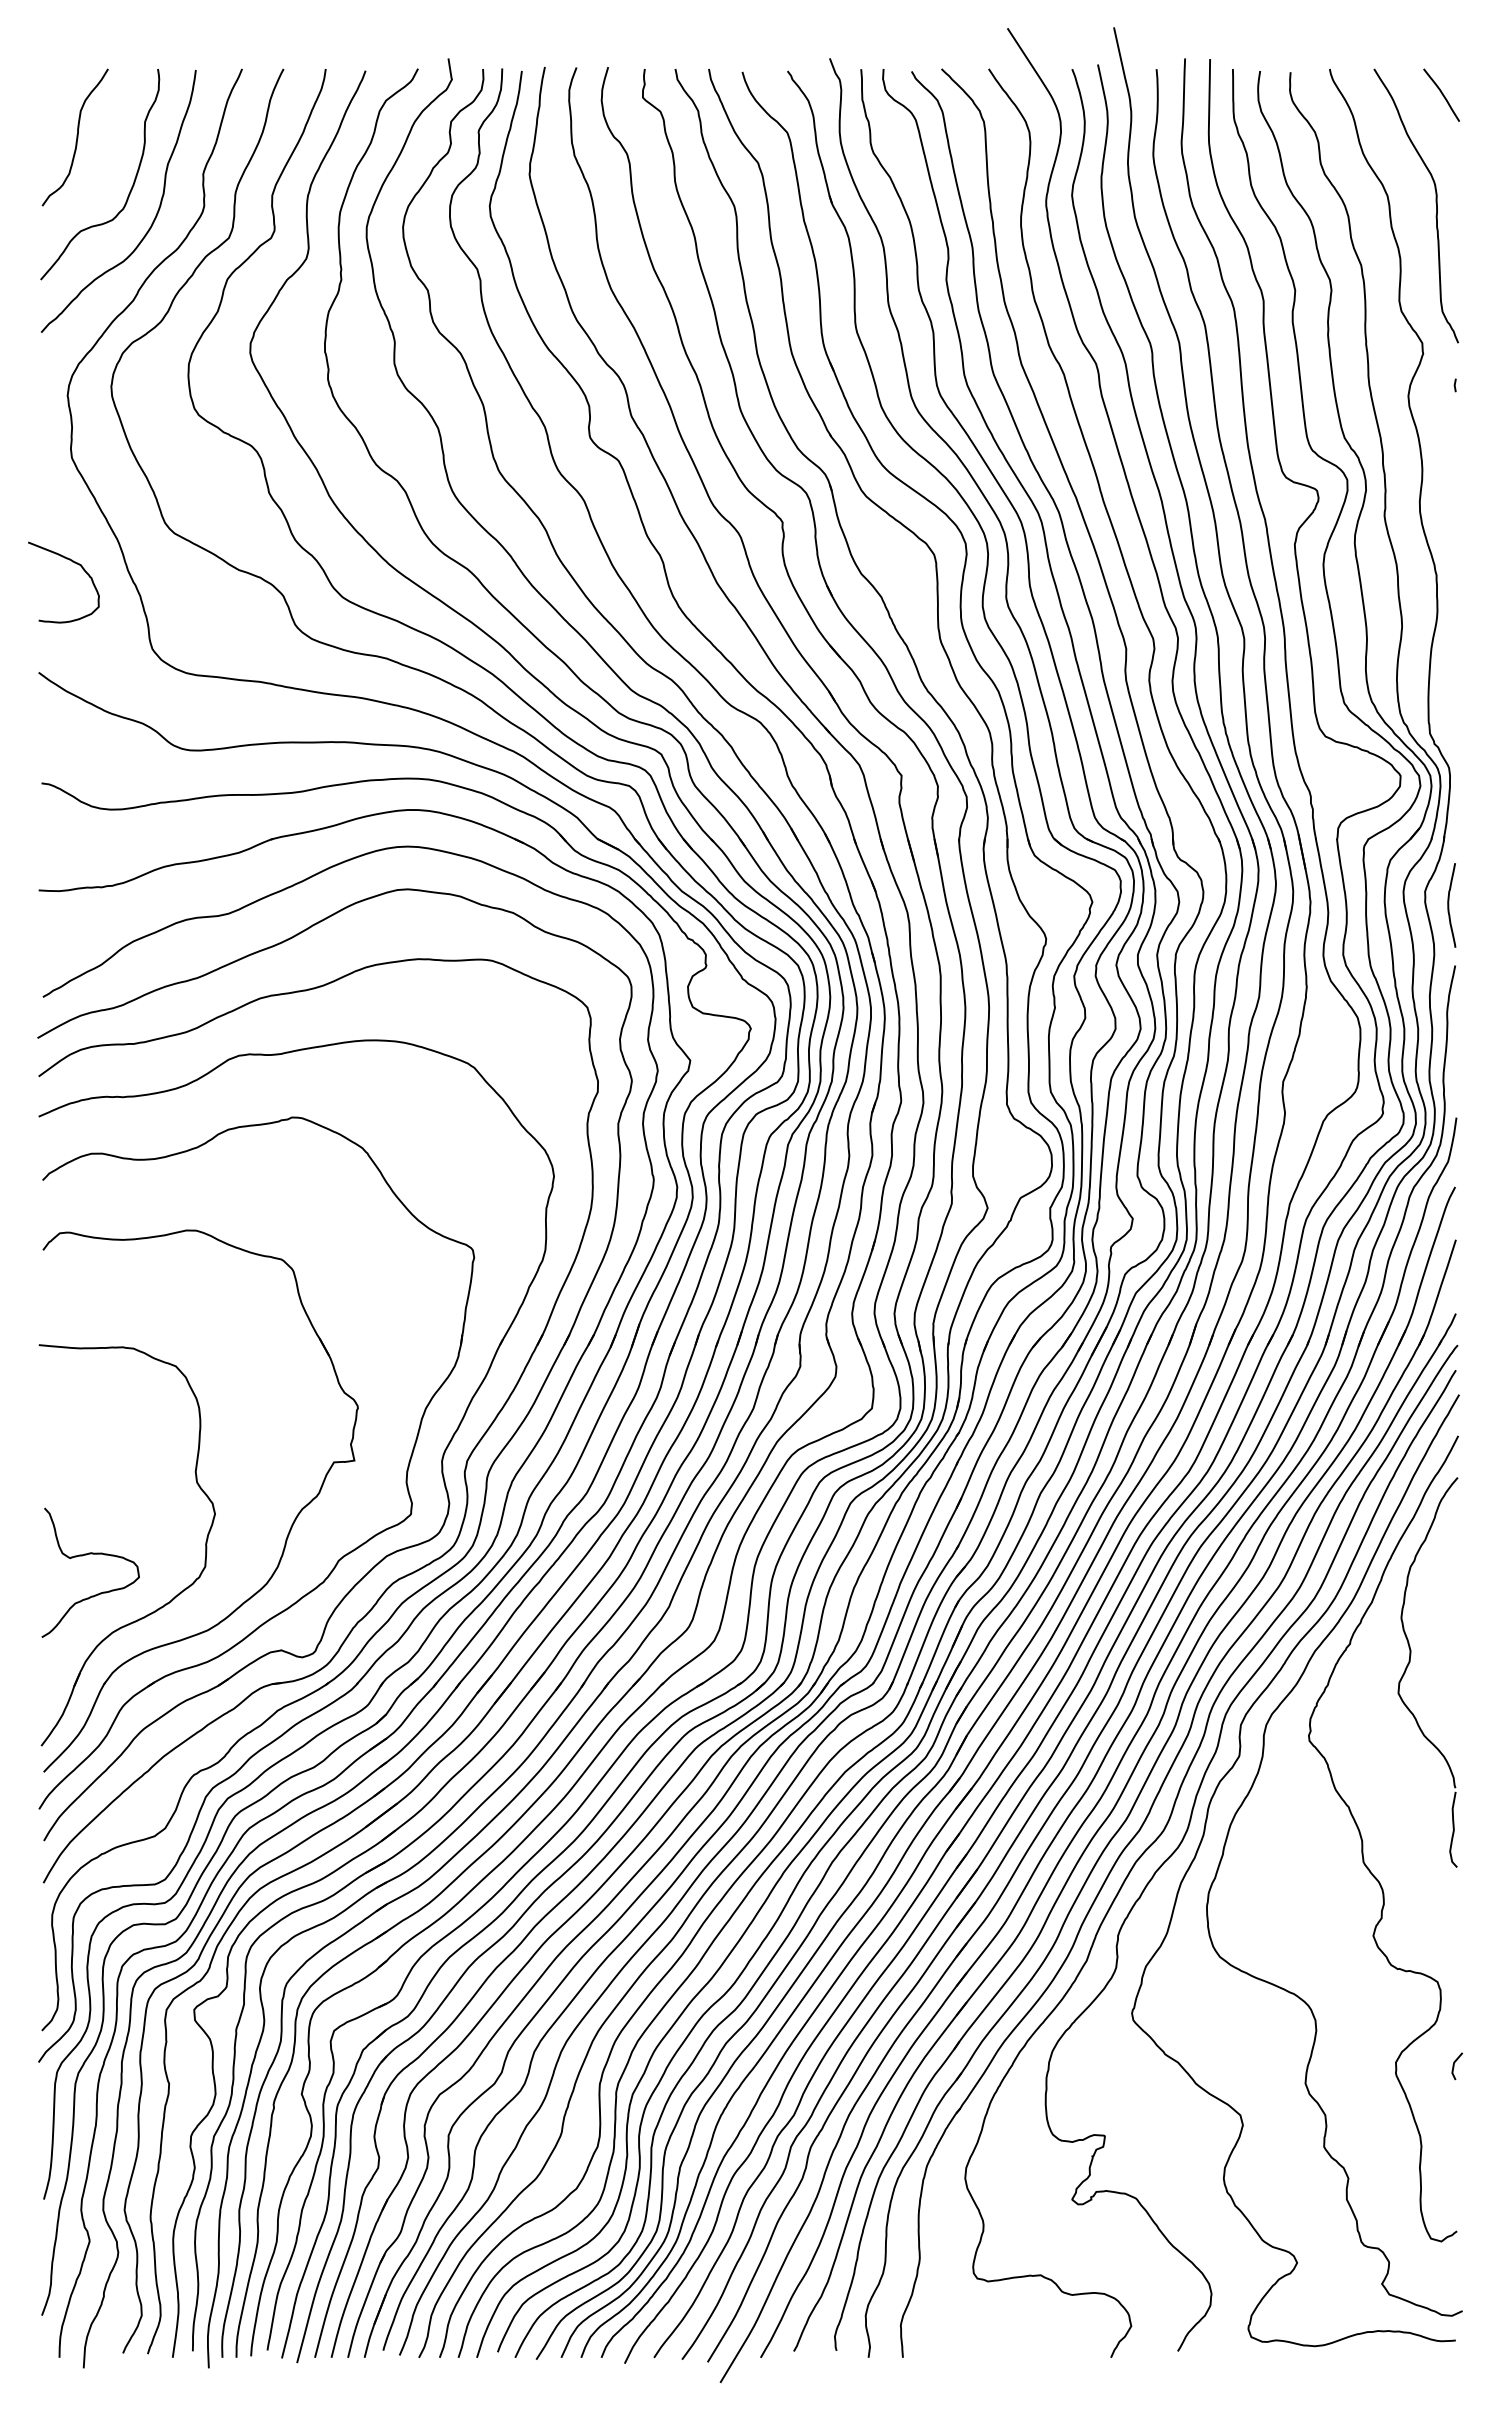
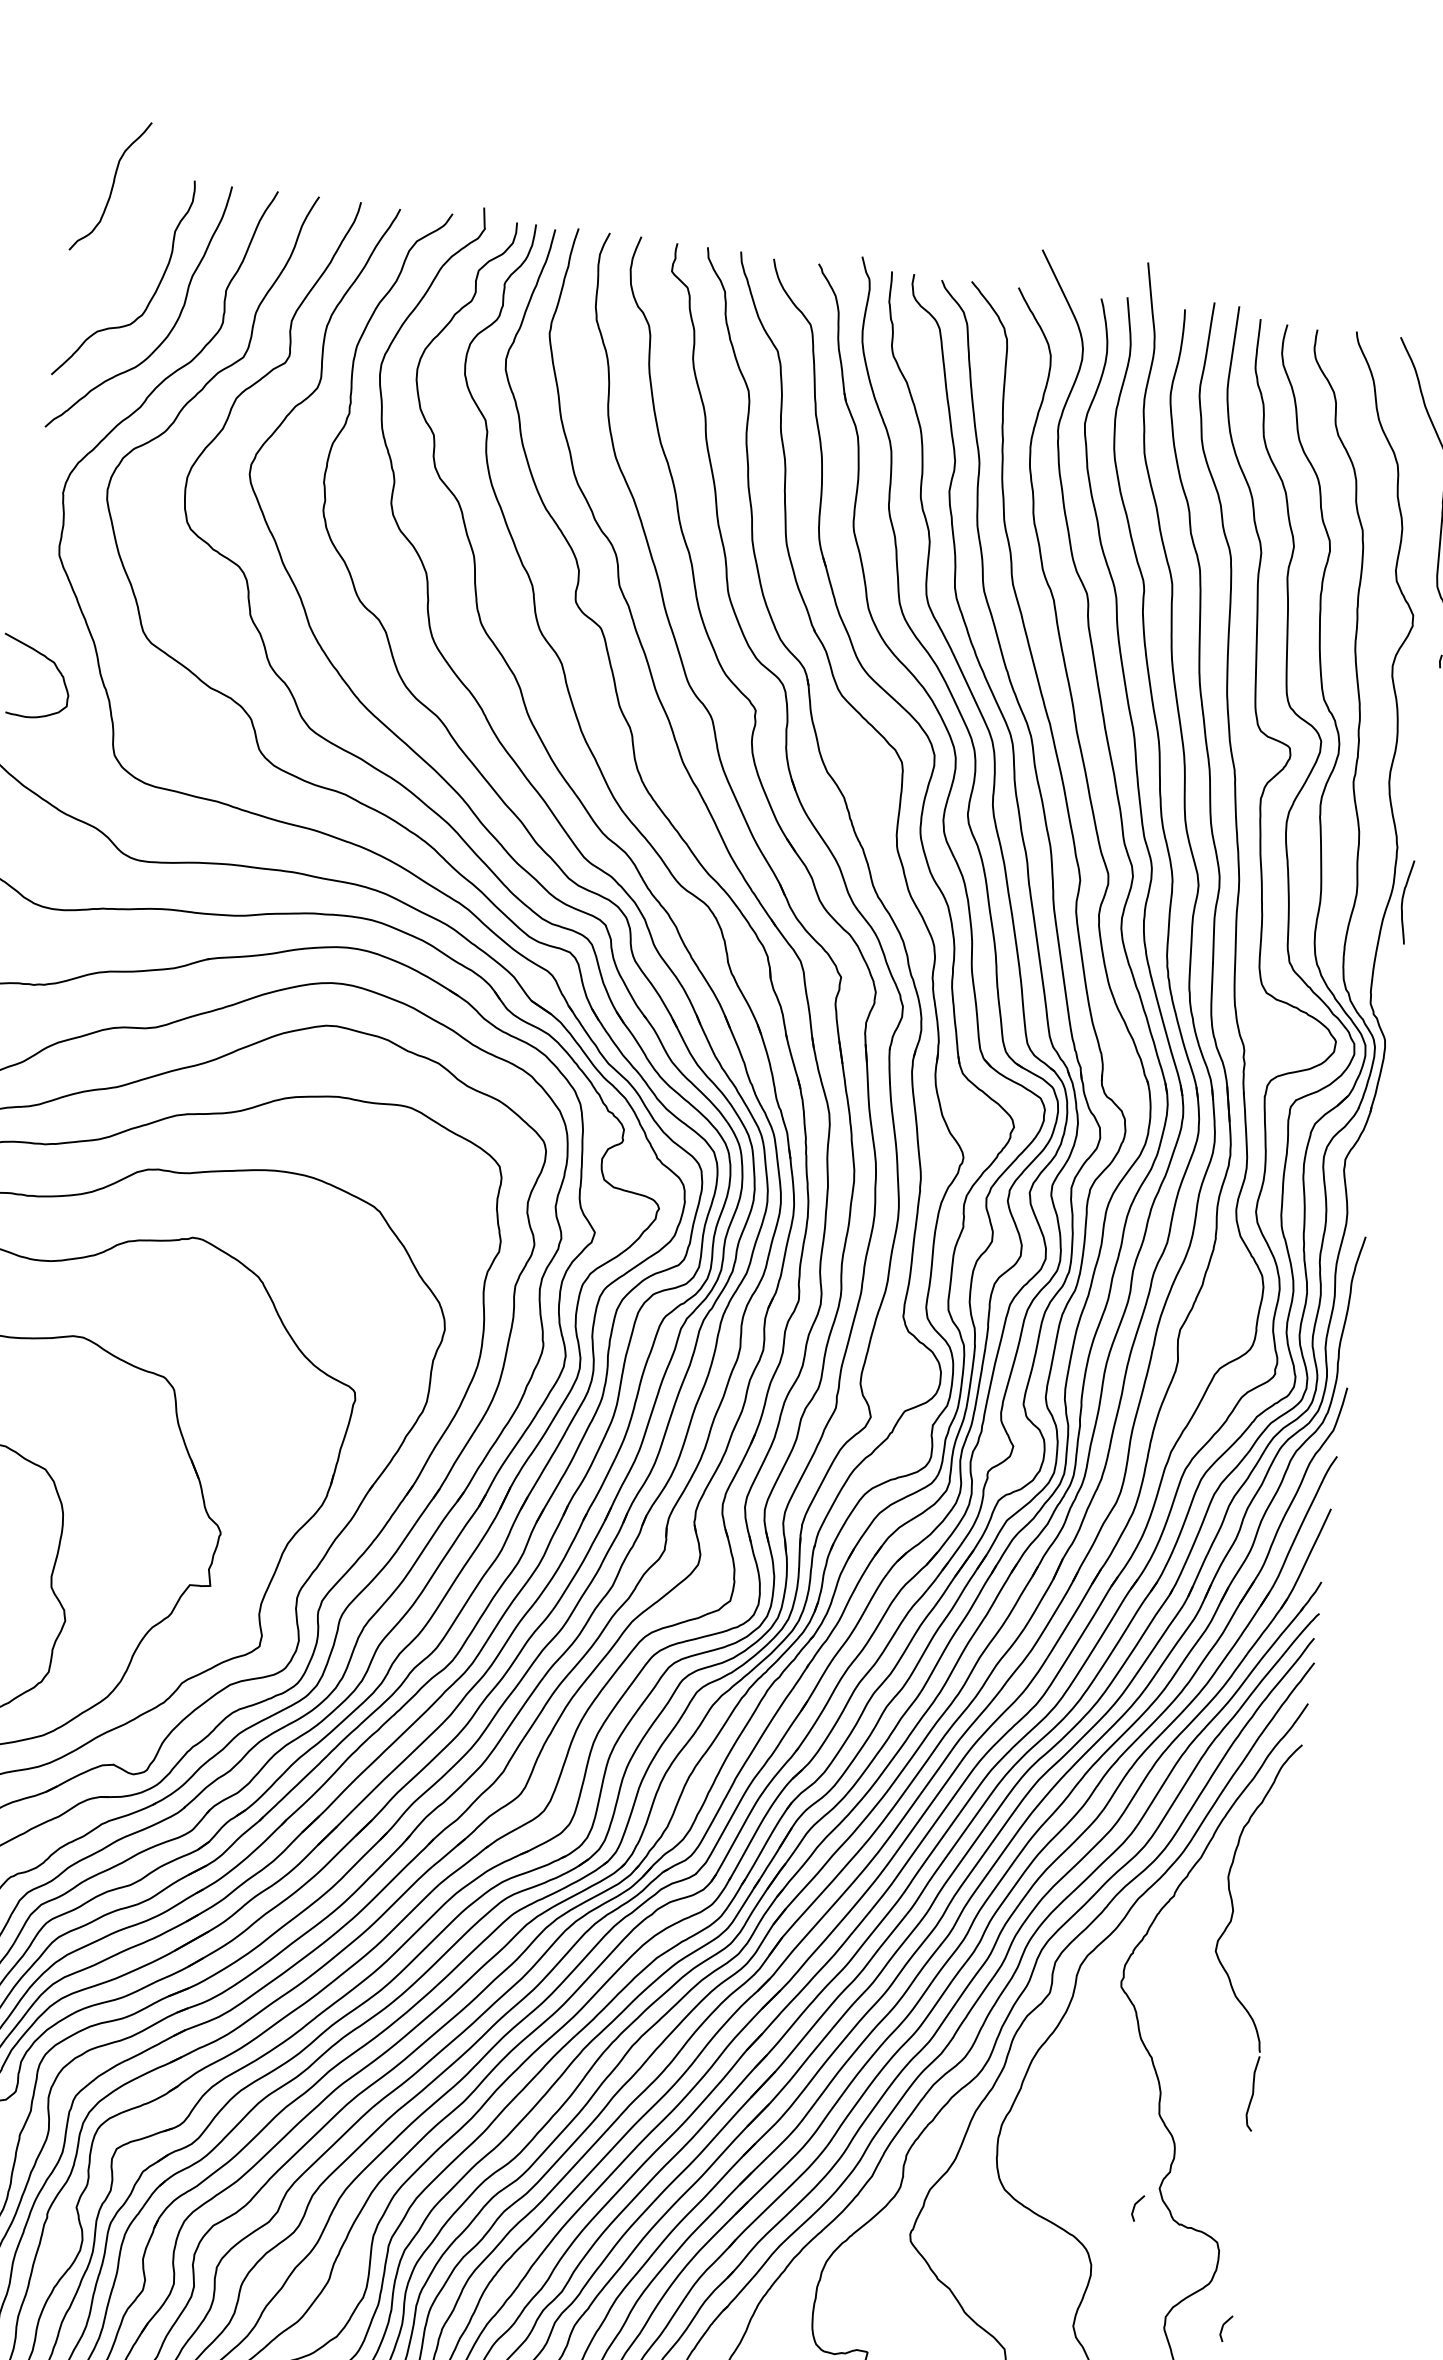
curve: (76, 137) -> (111, 186), moved
curve: (1449, 905) -> (1403, 901), moved
line: (1351, 1958) -> (1134, 2208), added

